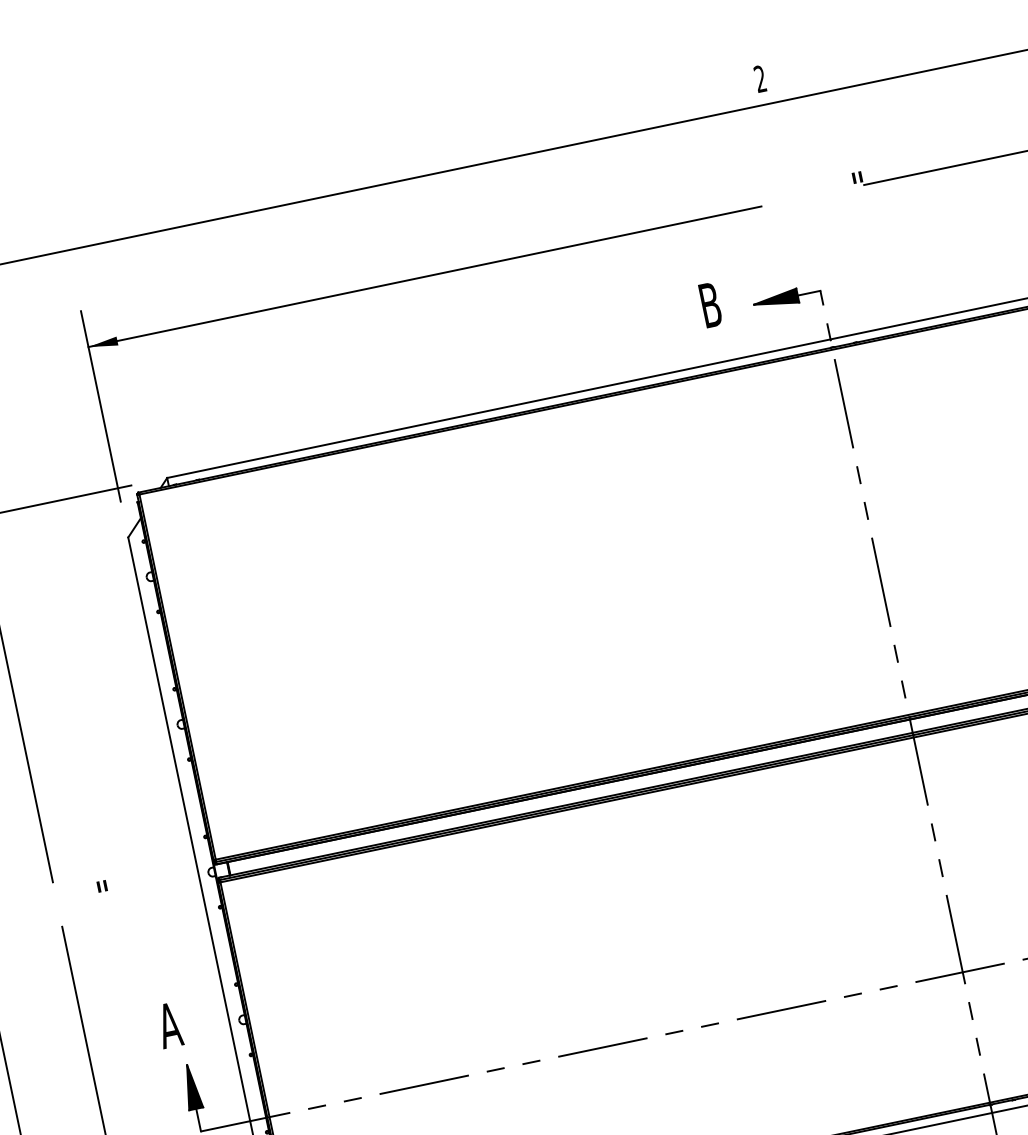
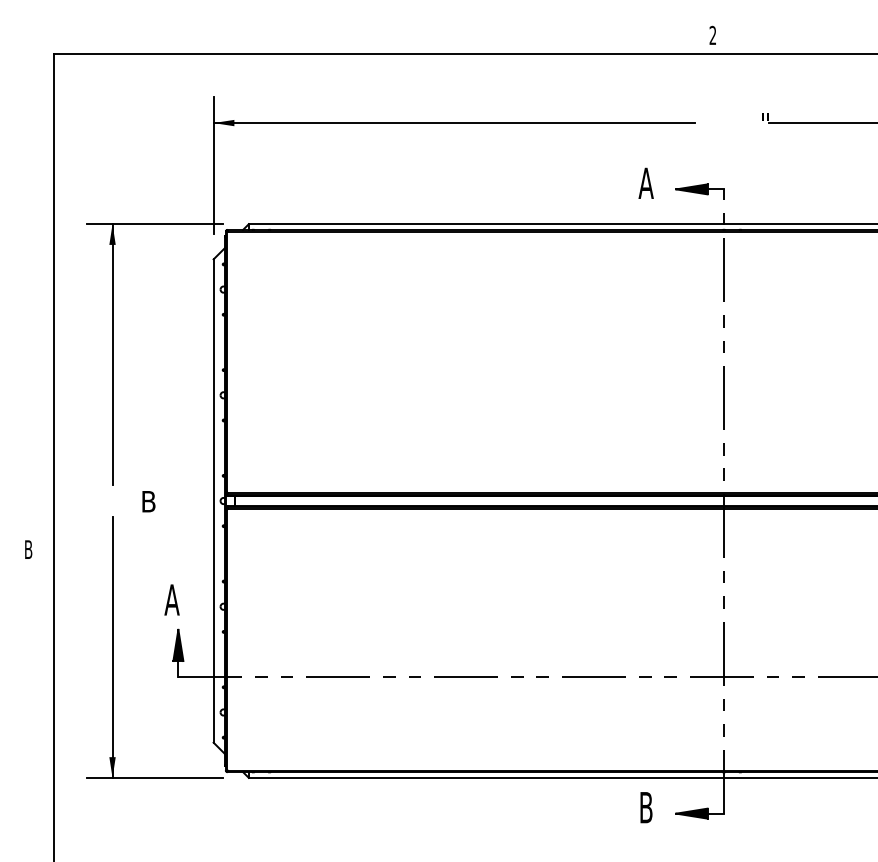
text: (709, 304) -> (645, 182), B -> A
text: (107, 894) -> (148, 501), " -> B

